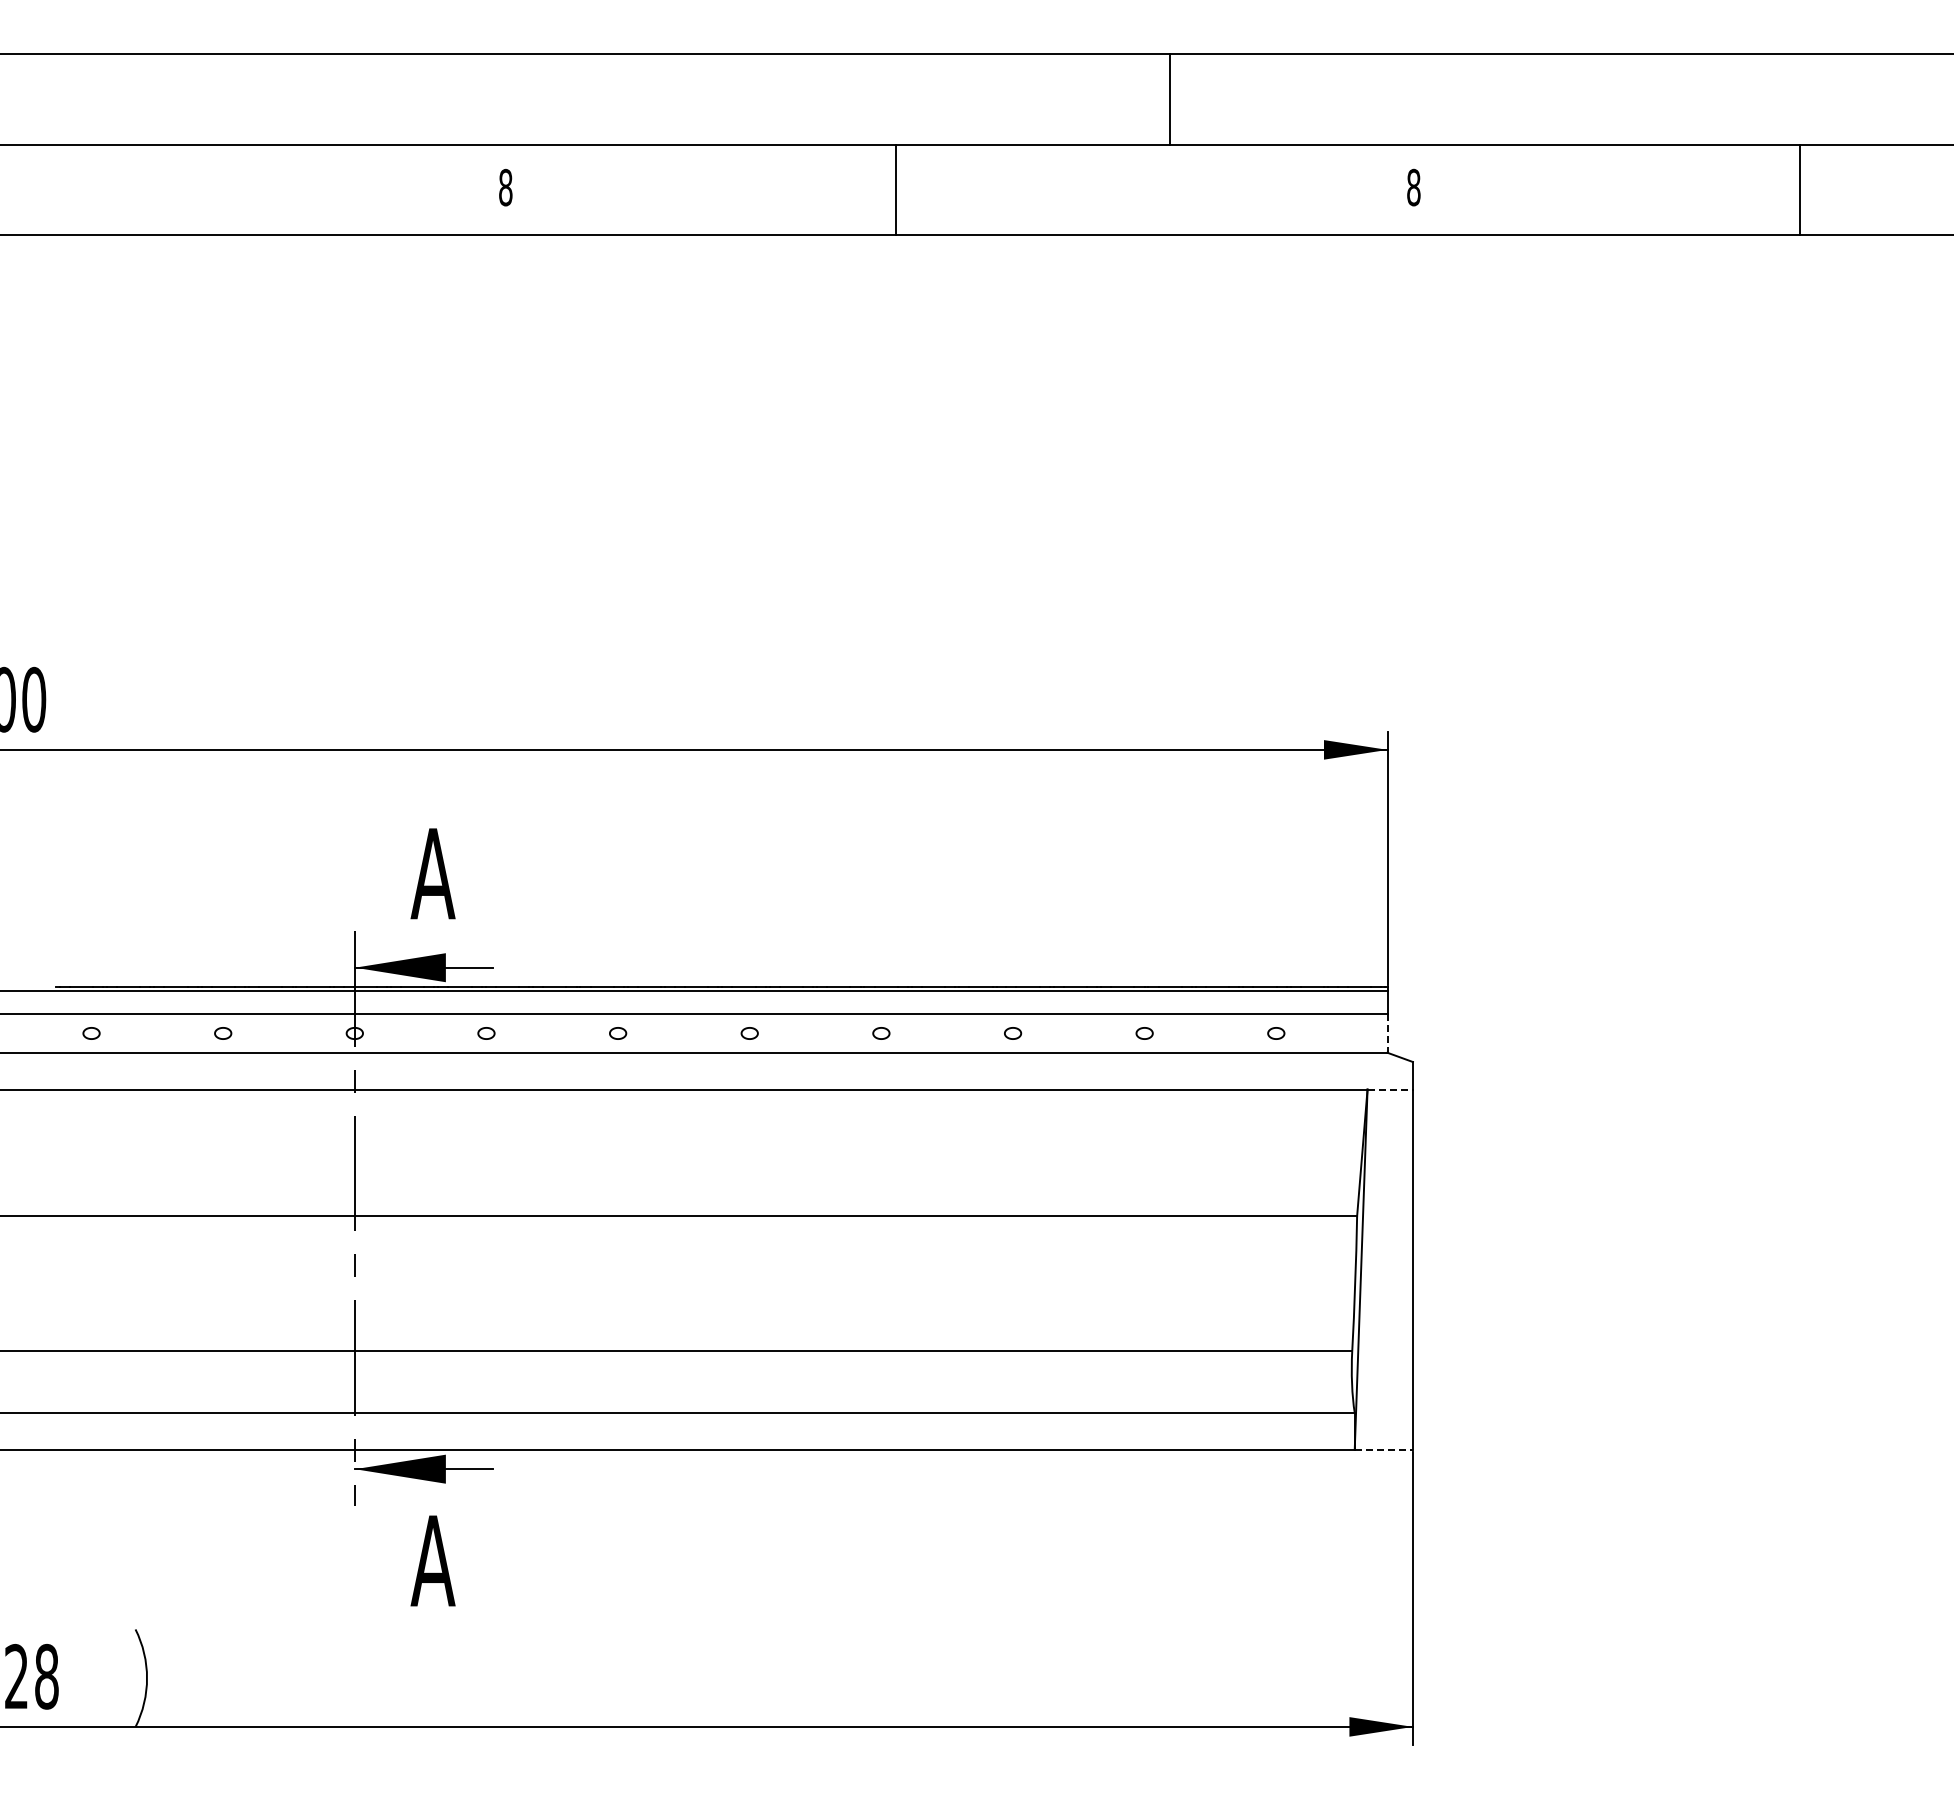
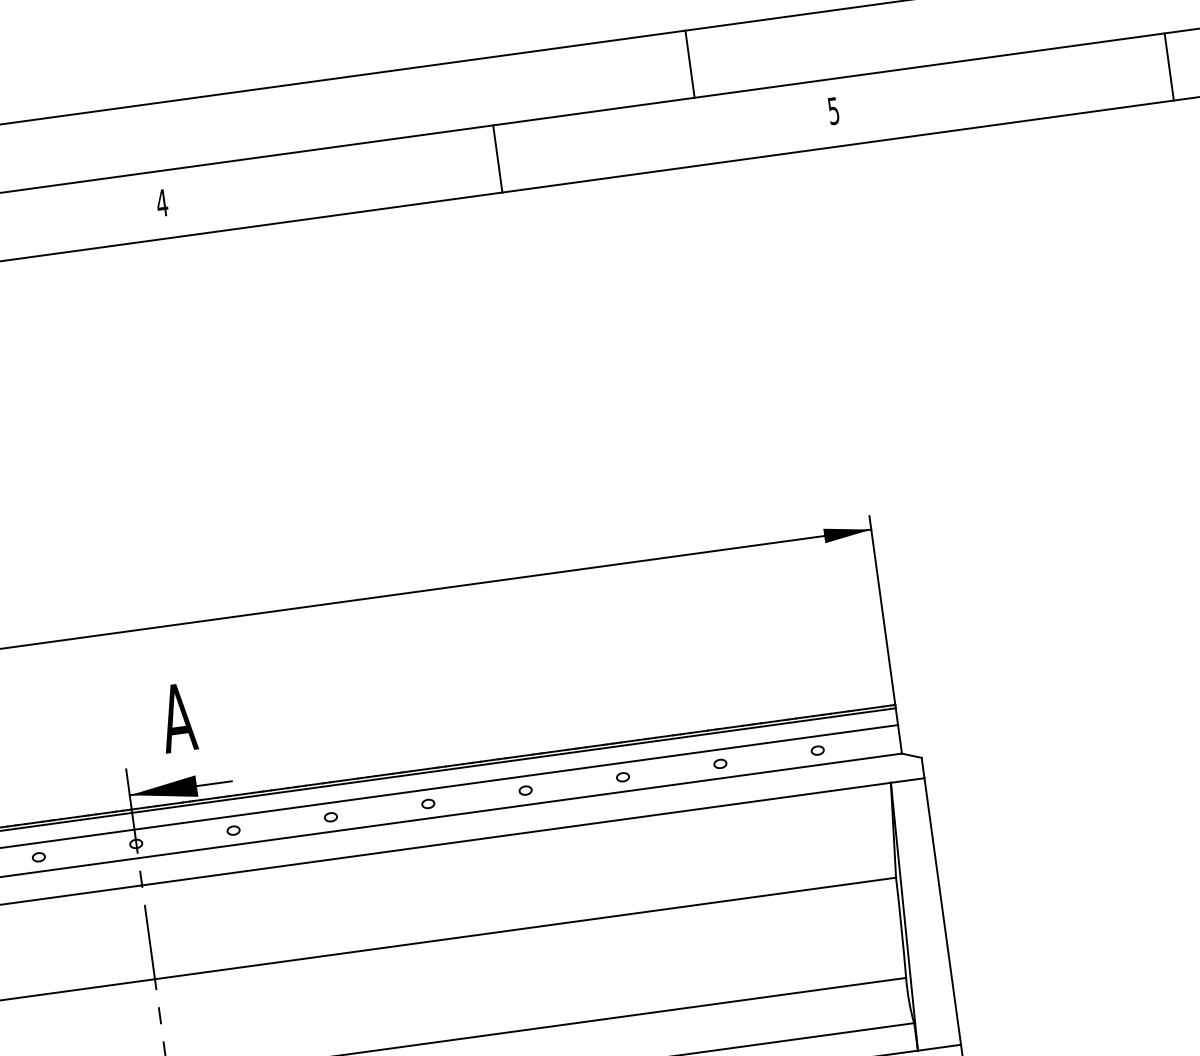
line: (1169, 98) -> (689, 63), moved
text: (505, 187) -> (161, 203), 8 -> 4
text: (1413, 187) -> (833, 111), 8 -> 5
line: (896, 189) -> (497, 158), moved
line: (1800, 189) -> (1169, 66), moved
line: (1387, 1033) -> (899, 739), dashed -> solid
line: (1390, 1089) -> (907, 780), dashed -> solid
line: (1384, 1449) -> (939, 1047), dashed -> solid

